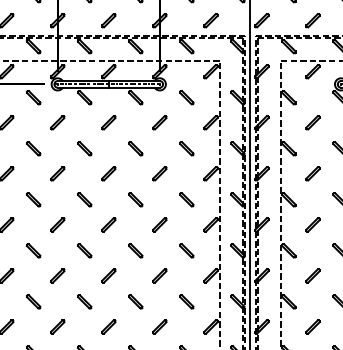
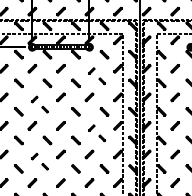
part: (172, 136) -> (96, 76), size x0.7
part: (70, 186) -> (39, 104), size x0.7
part: (172, 238) -> (96, 133), size x0.7
part: (70, 288) -> (39, 161), size x0.7

